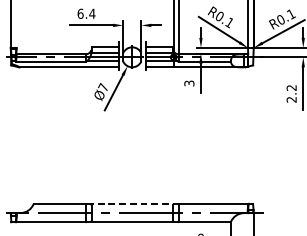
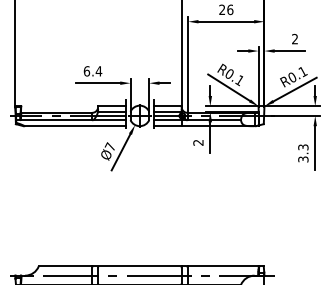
text: (189, 83) -> (198, 142), 3 -> 2
text: (291, 93) -> (303, 153), 2.2 -> 3.3
line: (130, 204) -> (138, 266), dashed -> solid

